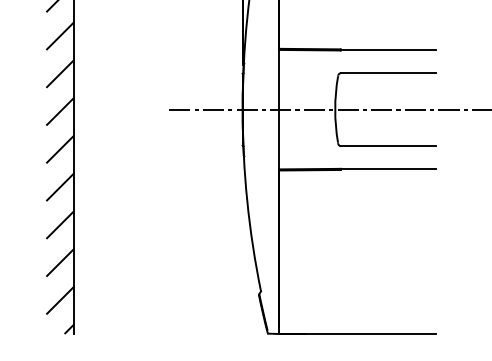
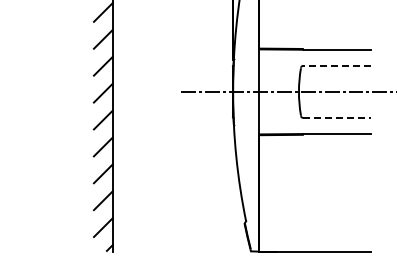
line: (387, 72) -> (336, 65), solid -> dashed
line: (387, 145) -> (336, 117), solid -> dashed

